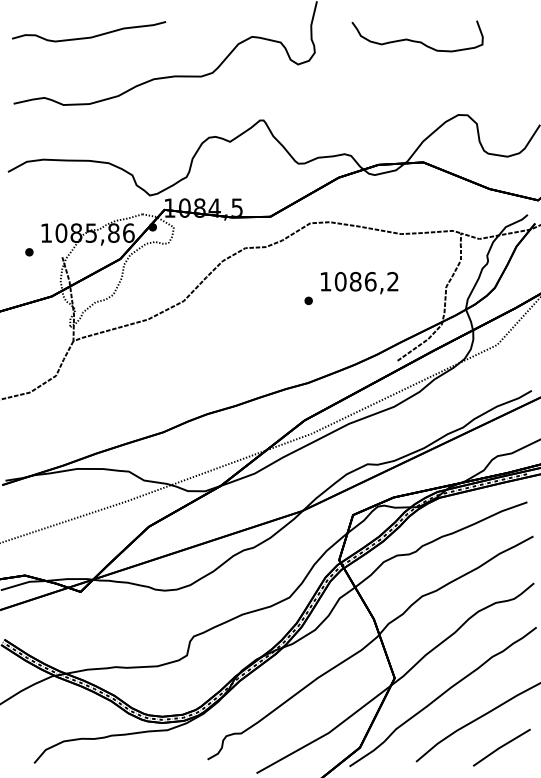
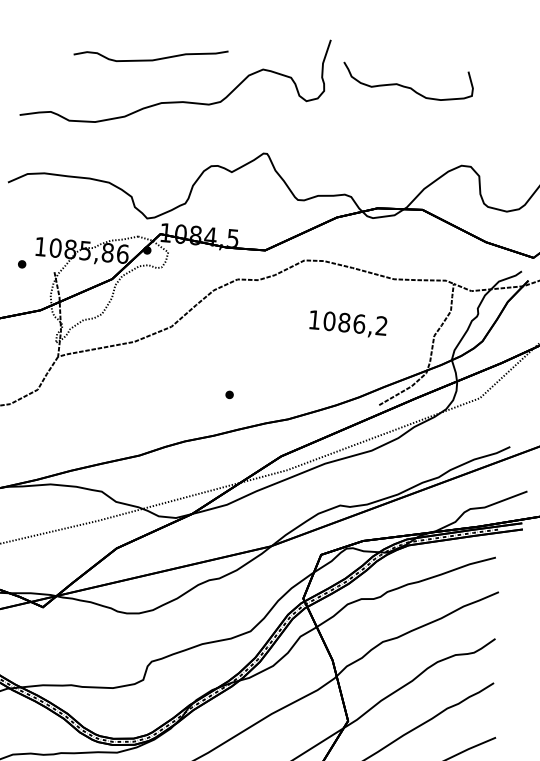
curve: (89, 36) -> (150, 59), moved
curve: (416, 40) -> (406, 86), moved
part: (308, 300) -> (229, 394), moved

